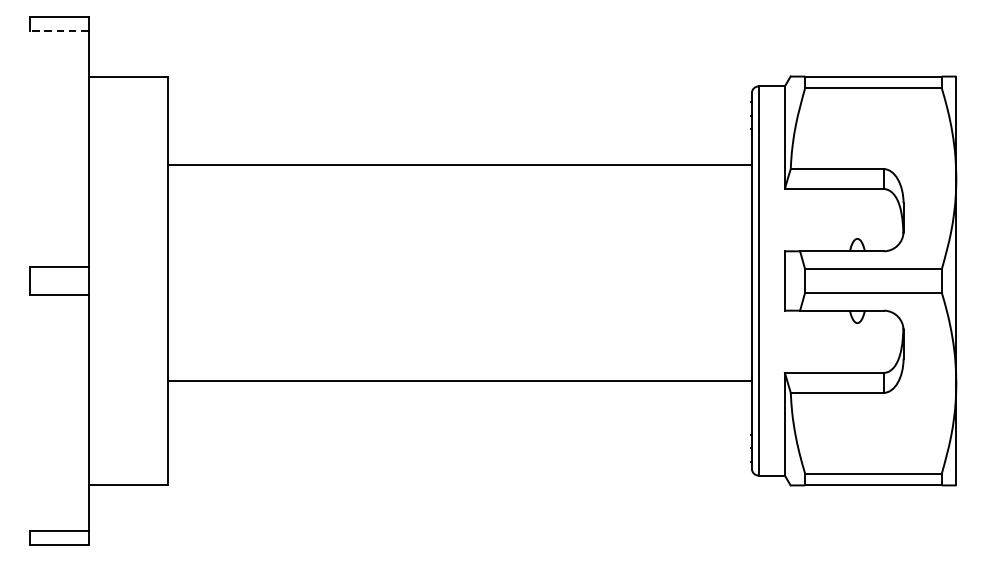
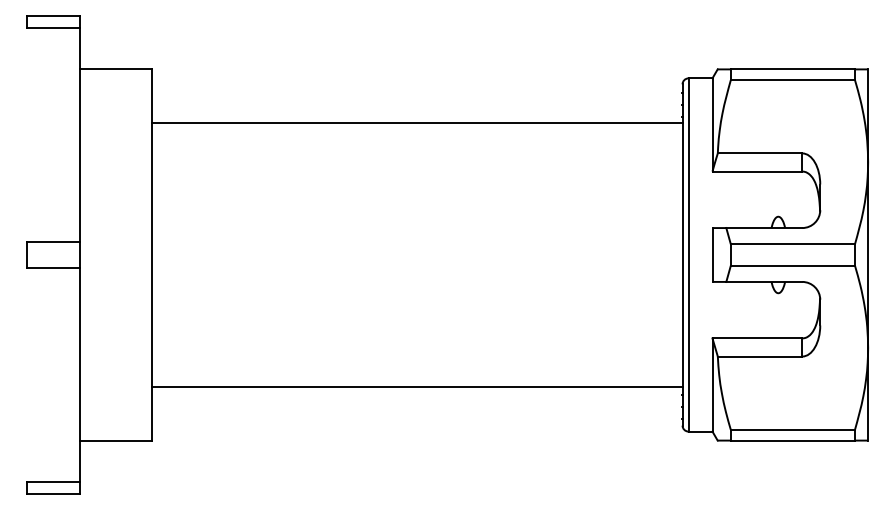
line: (59, 31) -> (53, 28), dashed -> solid
line: (459, 164) -> (417, 123), moved
line: (459, 380) -> (417, 386), moved

